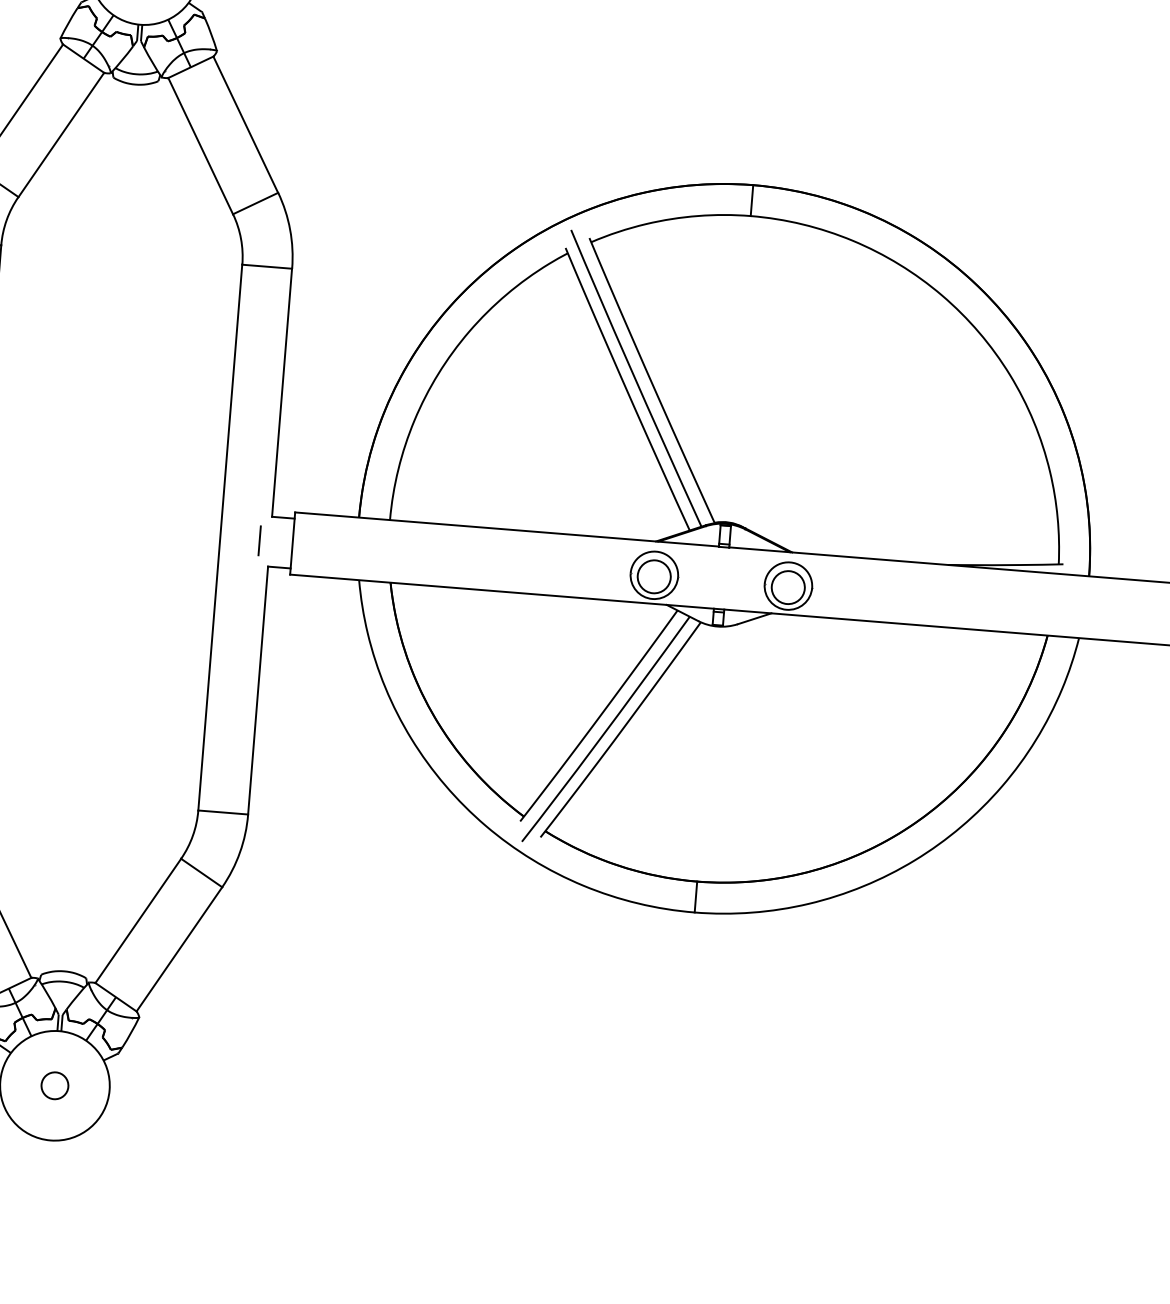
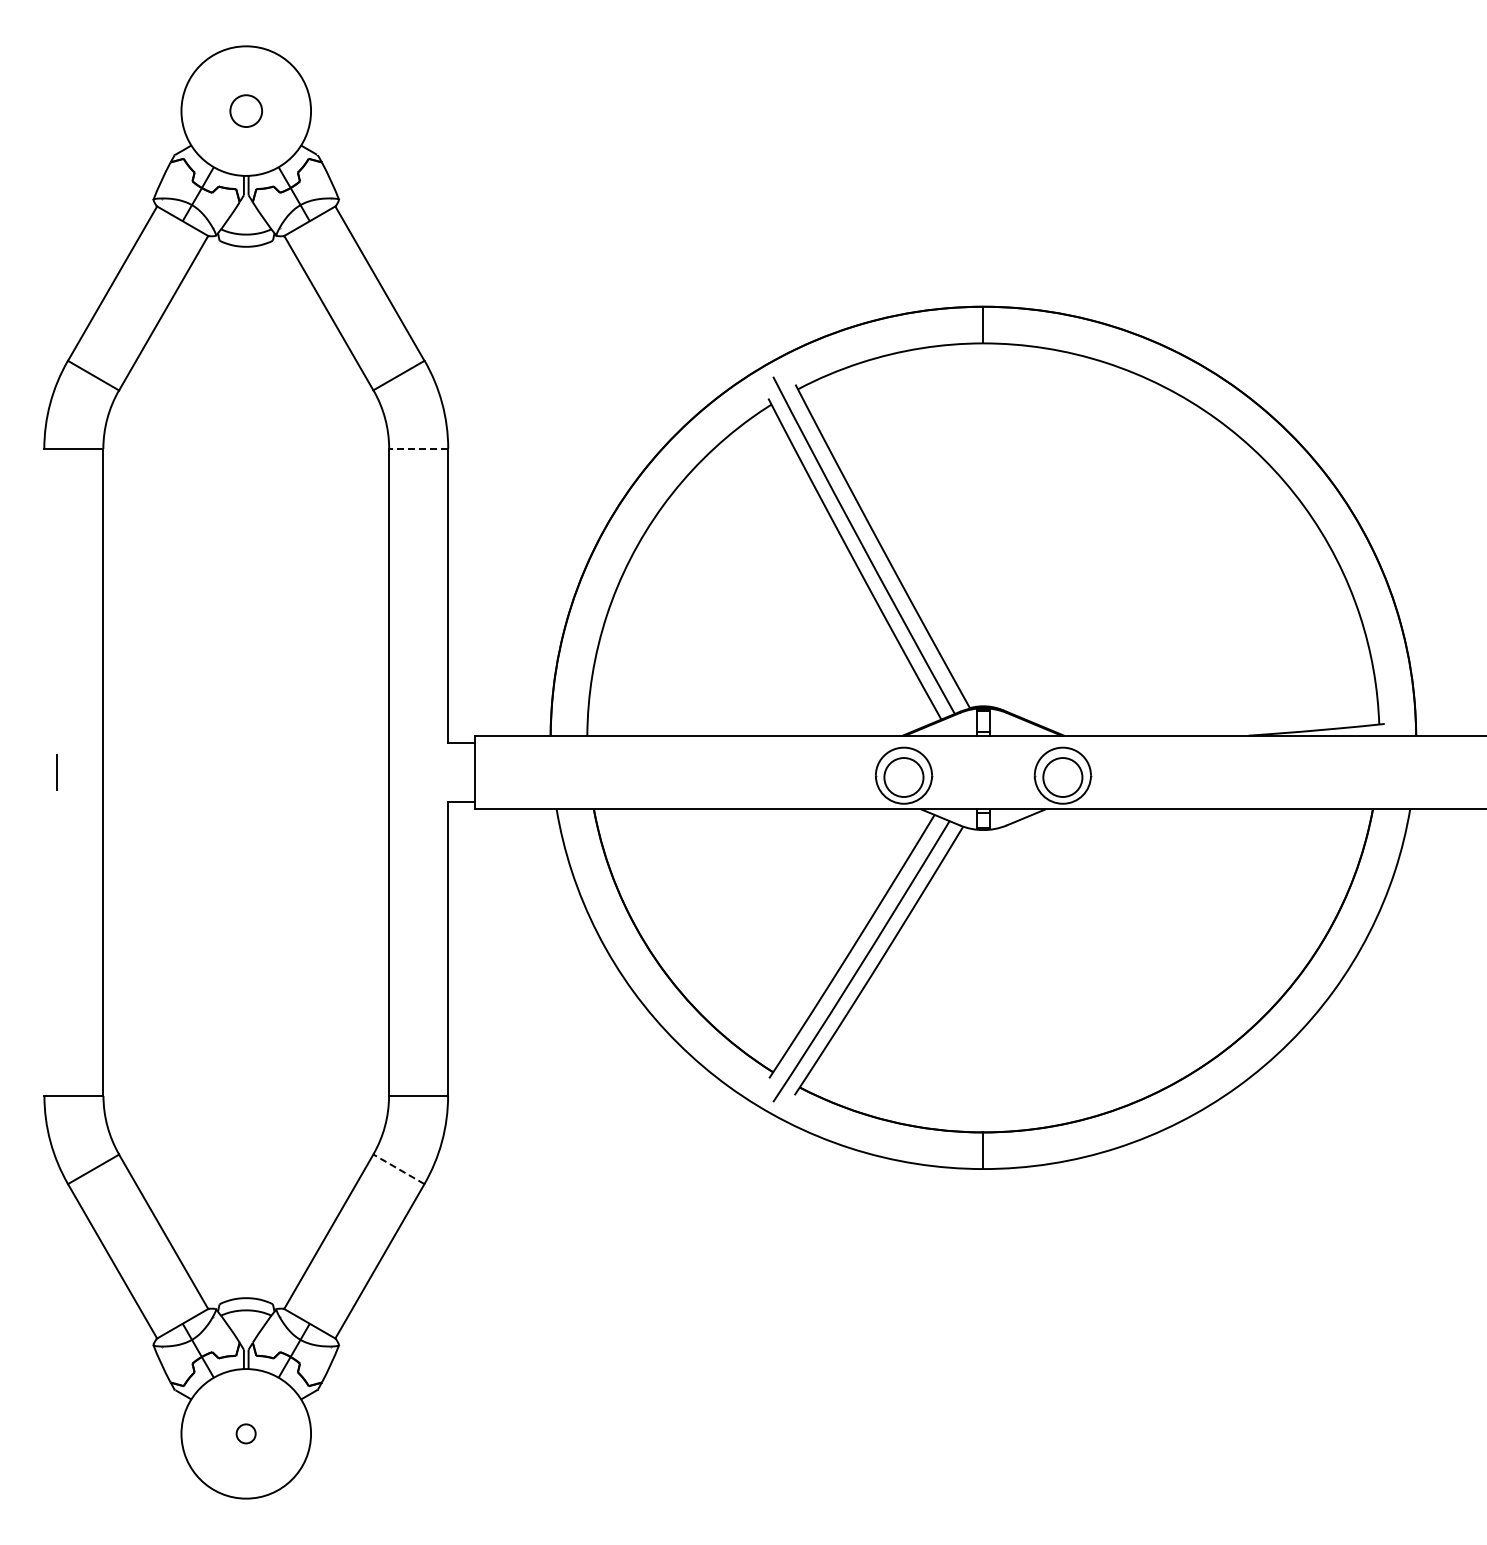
line: (267, 266) -> (418, 448), solid -> dashed
line: (259, 540) -> (435, 772), removed
line: (201, 873) -> (398, 1169), solid -> dashed
circle: (54, 1085) -> (245, 1433), size x0.6

